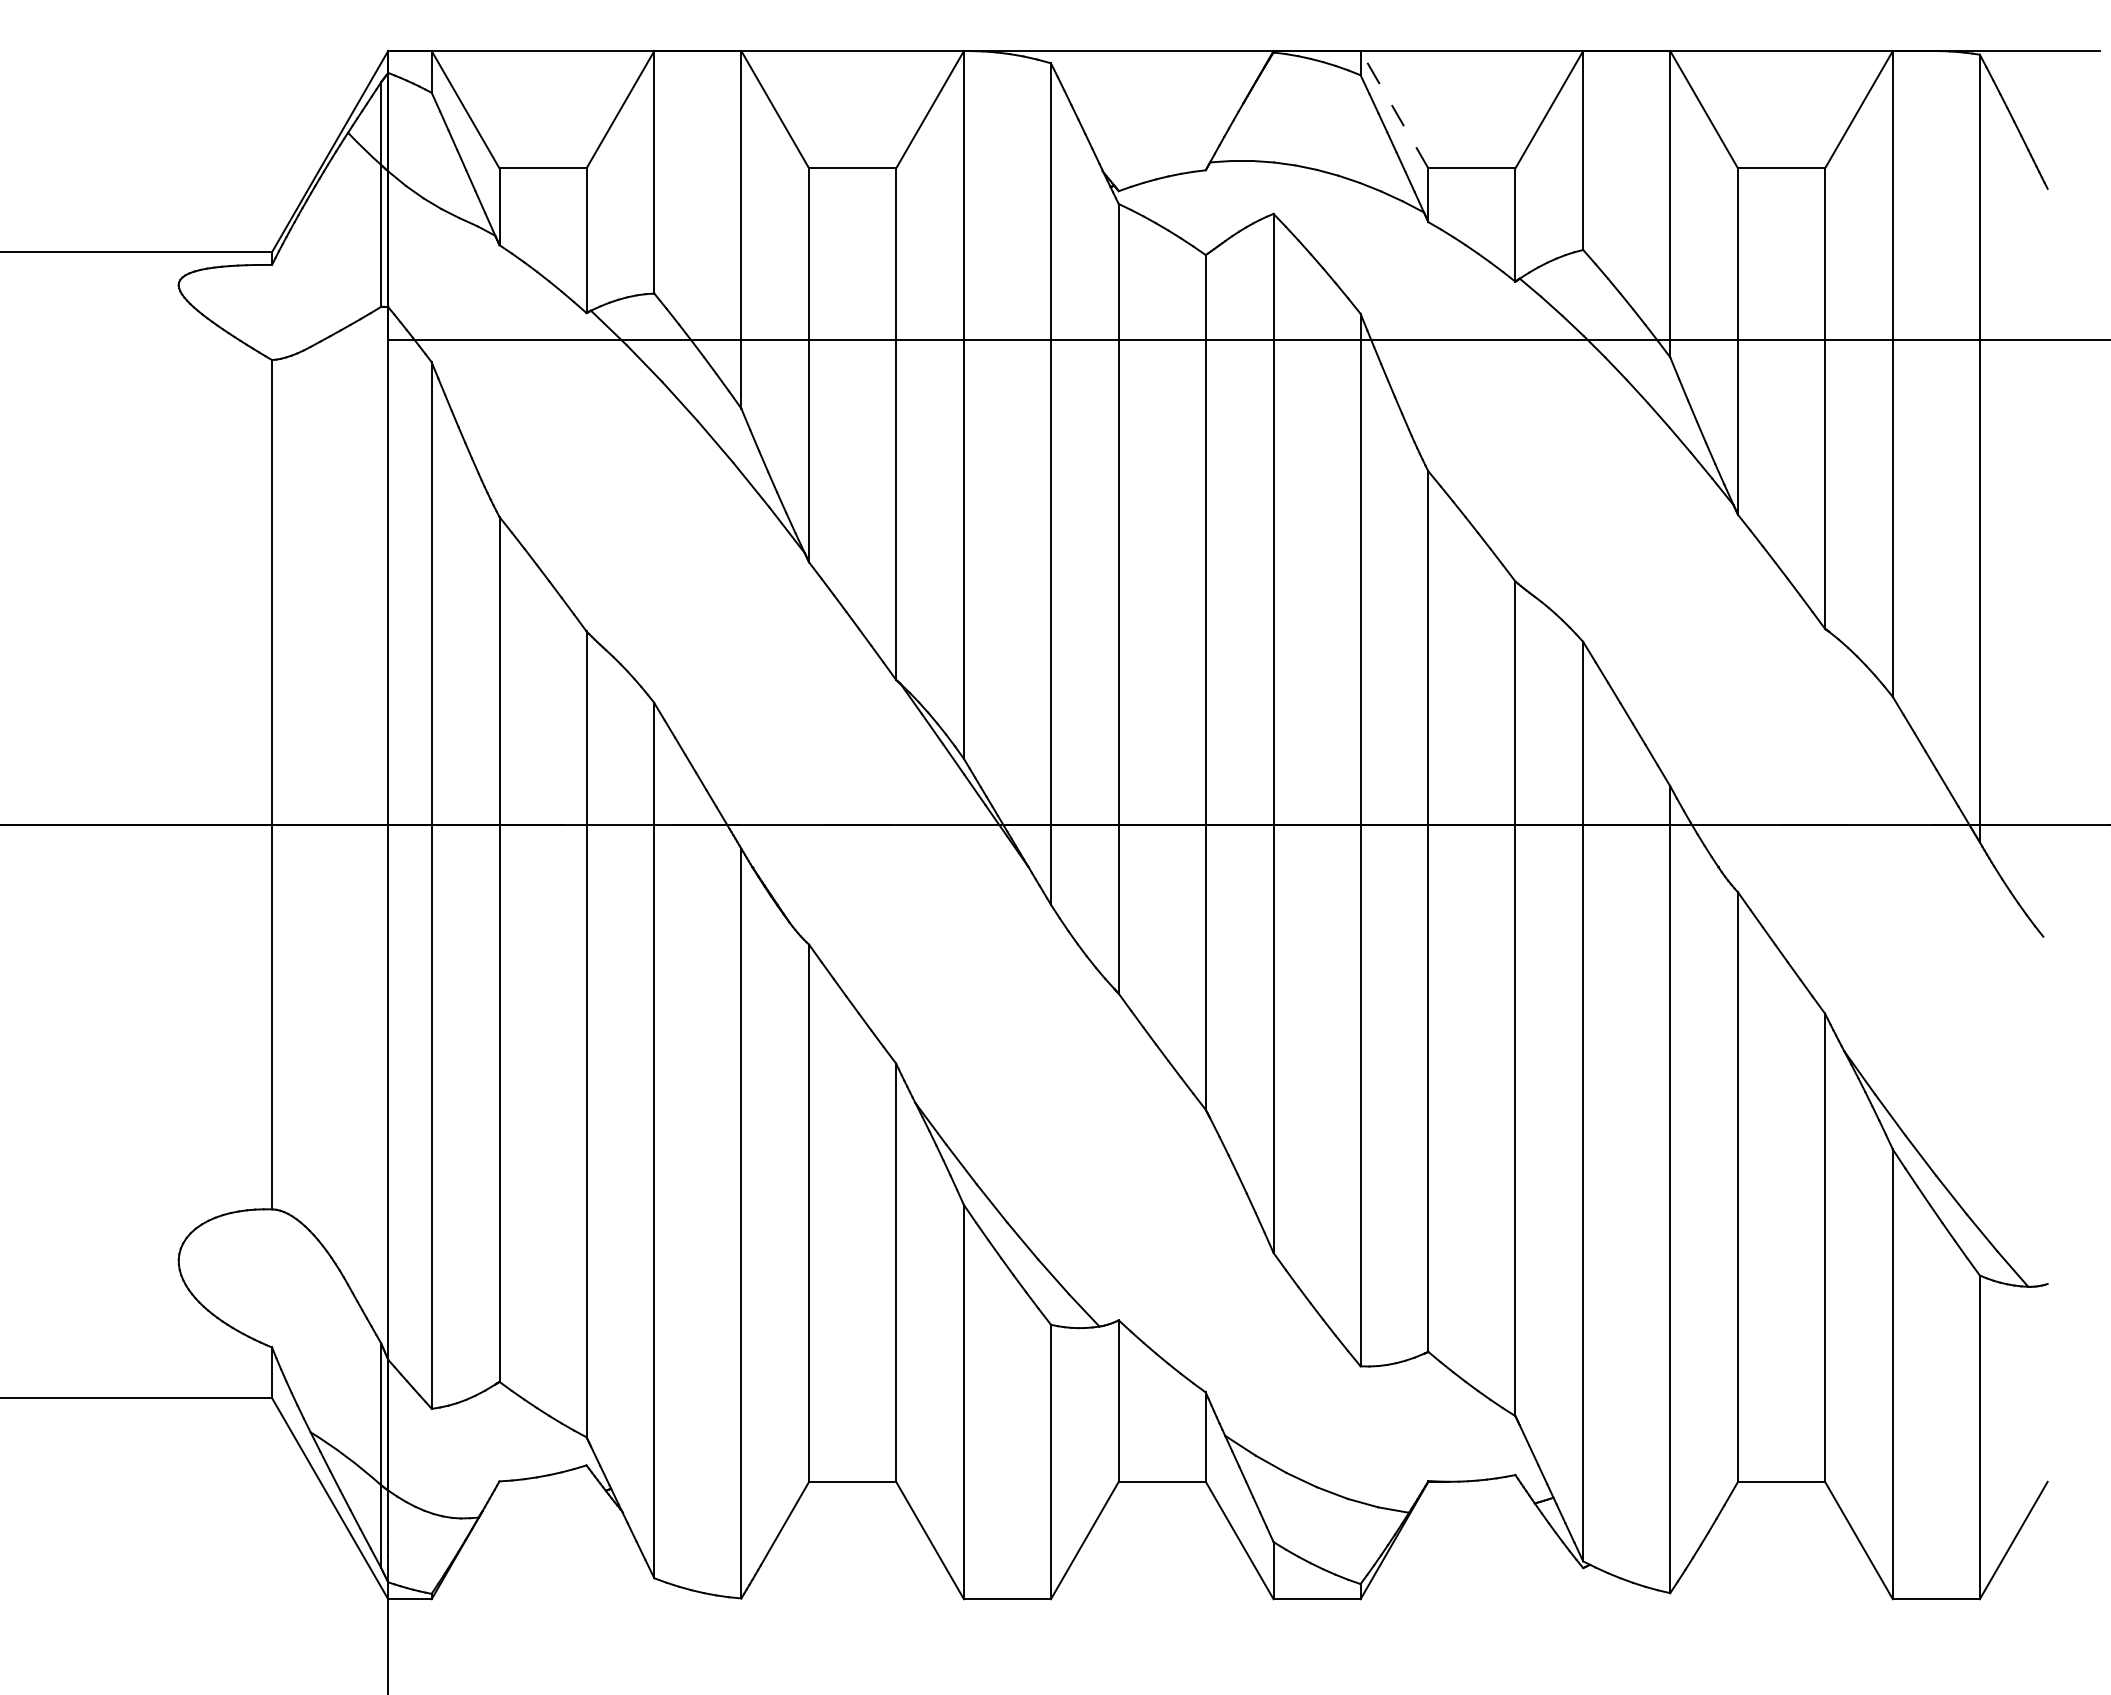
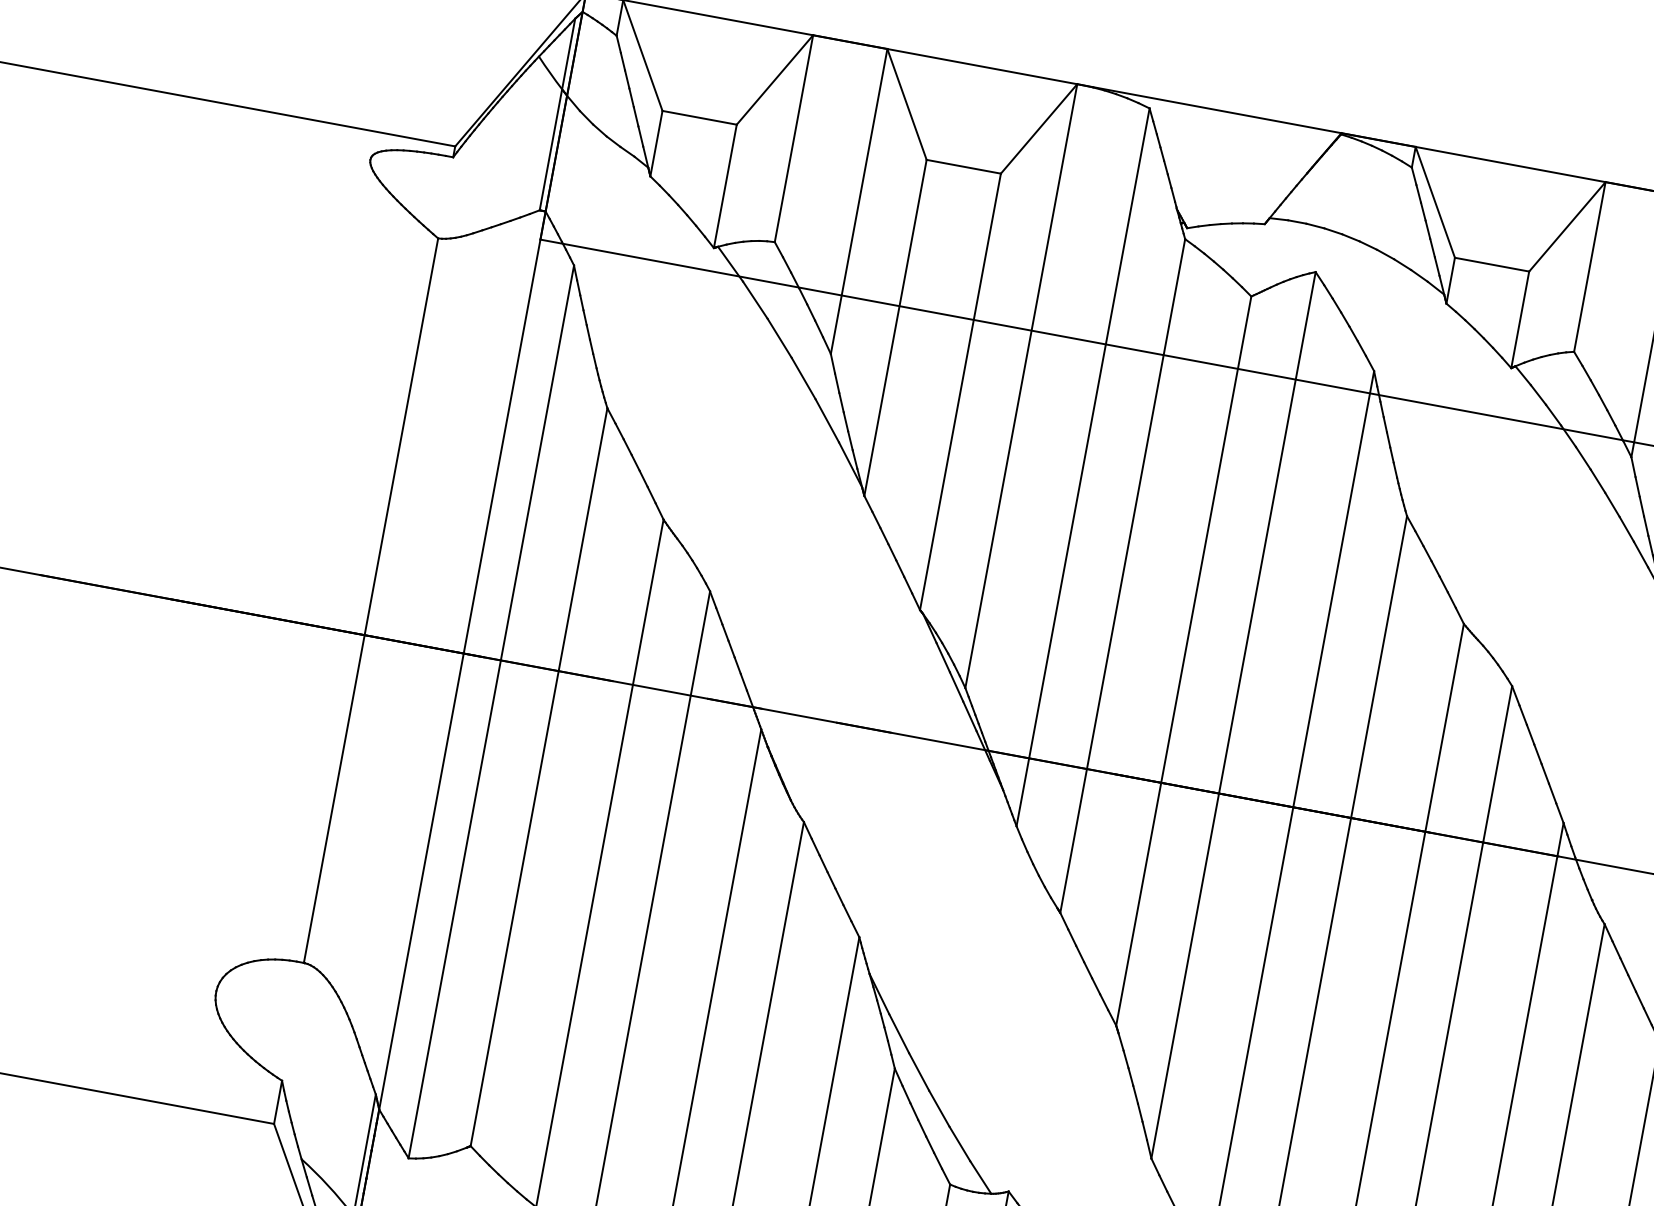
line: (1394, 109) -> (1435, 202), dashed -> solid

